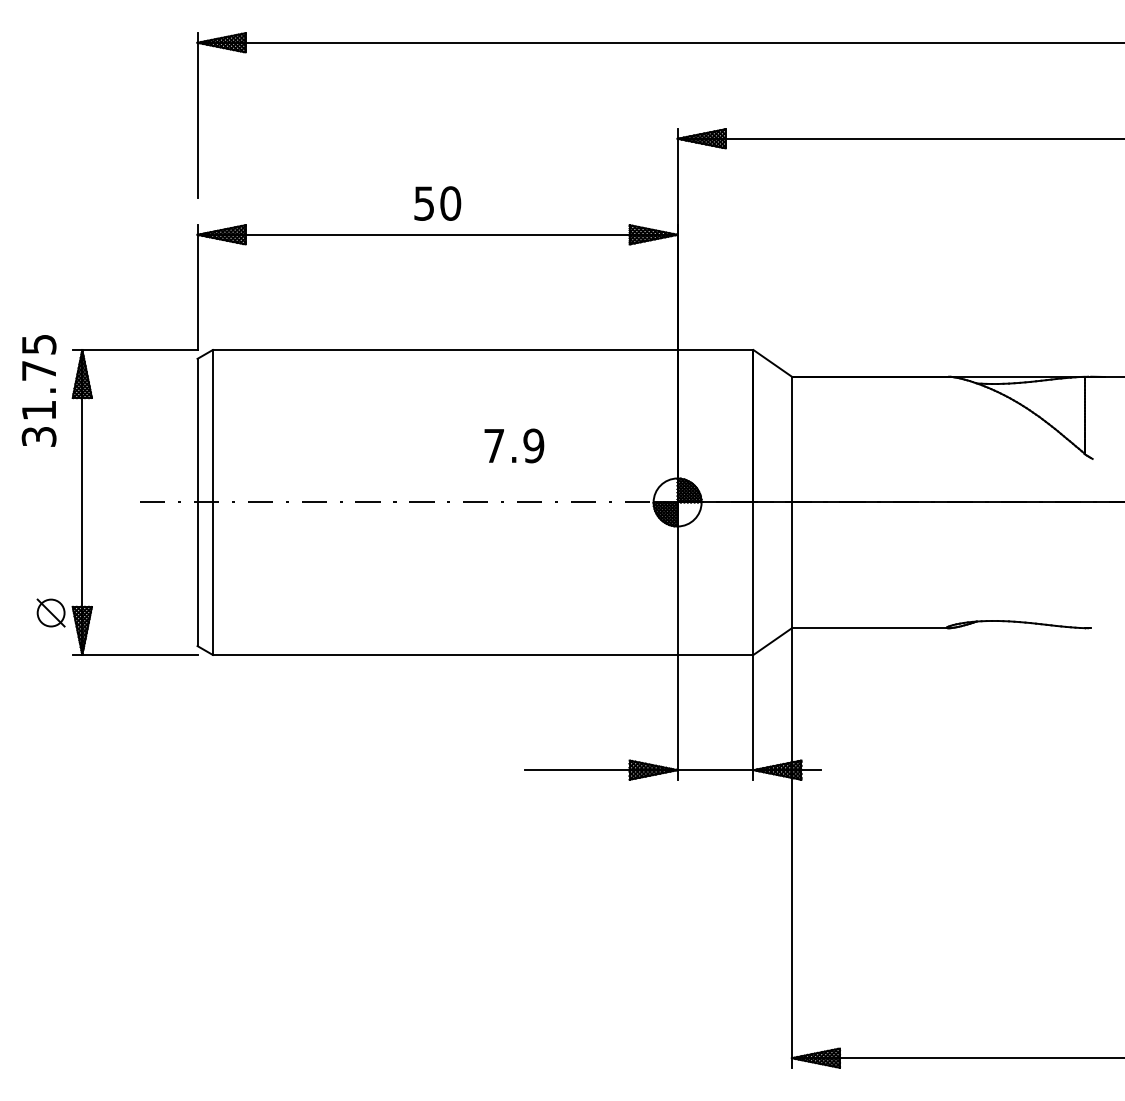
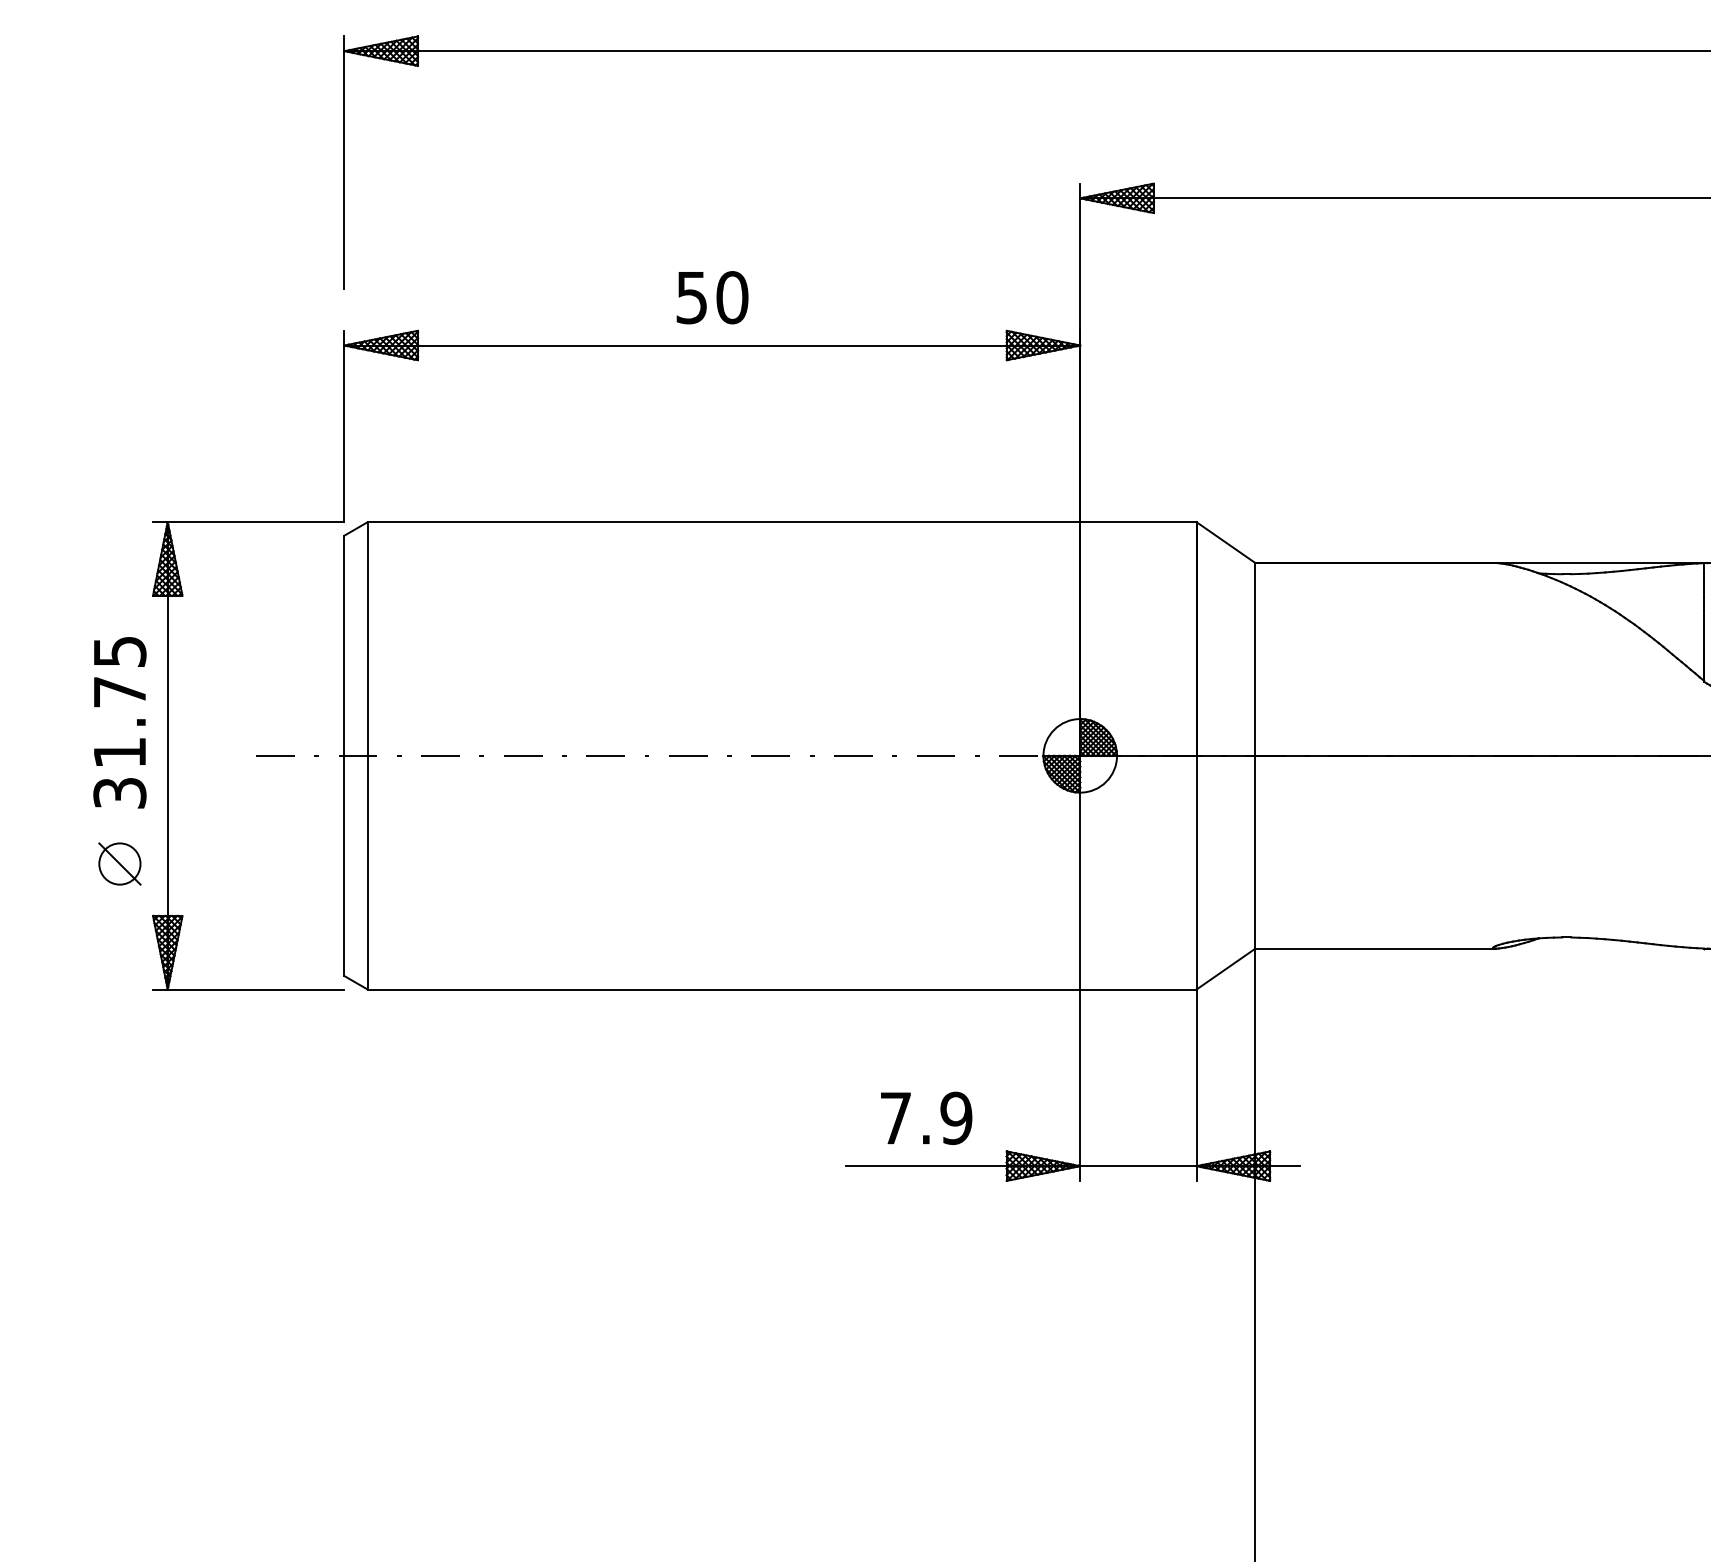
text: (38, 390) -> (118, 722), moved
text: (514, 445) -> (926, 1117), moved
part: (50, 612) -> (118, 863), moved

